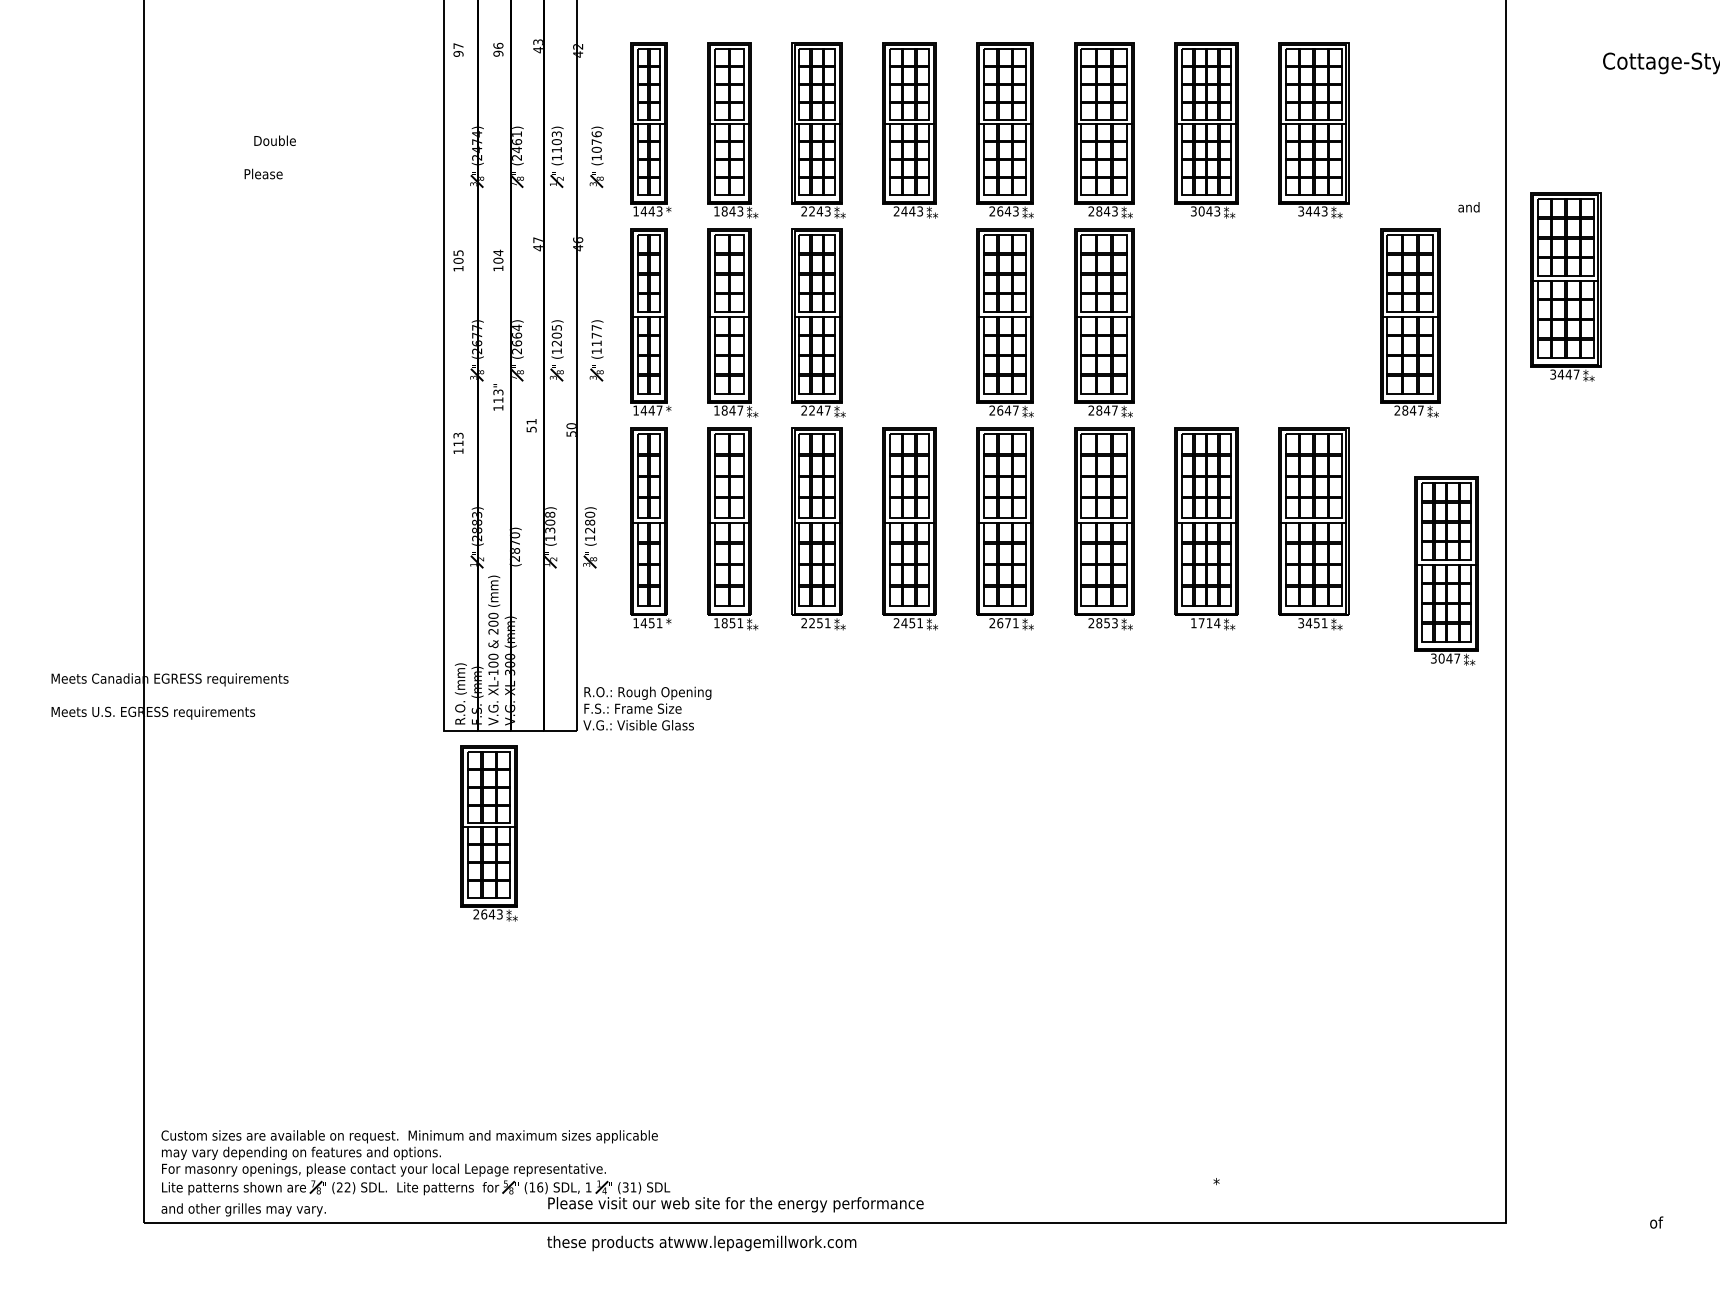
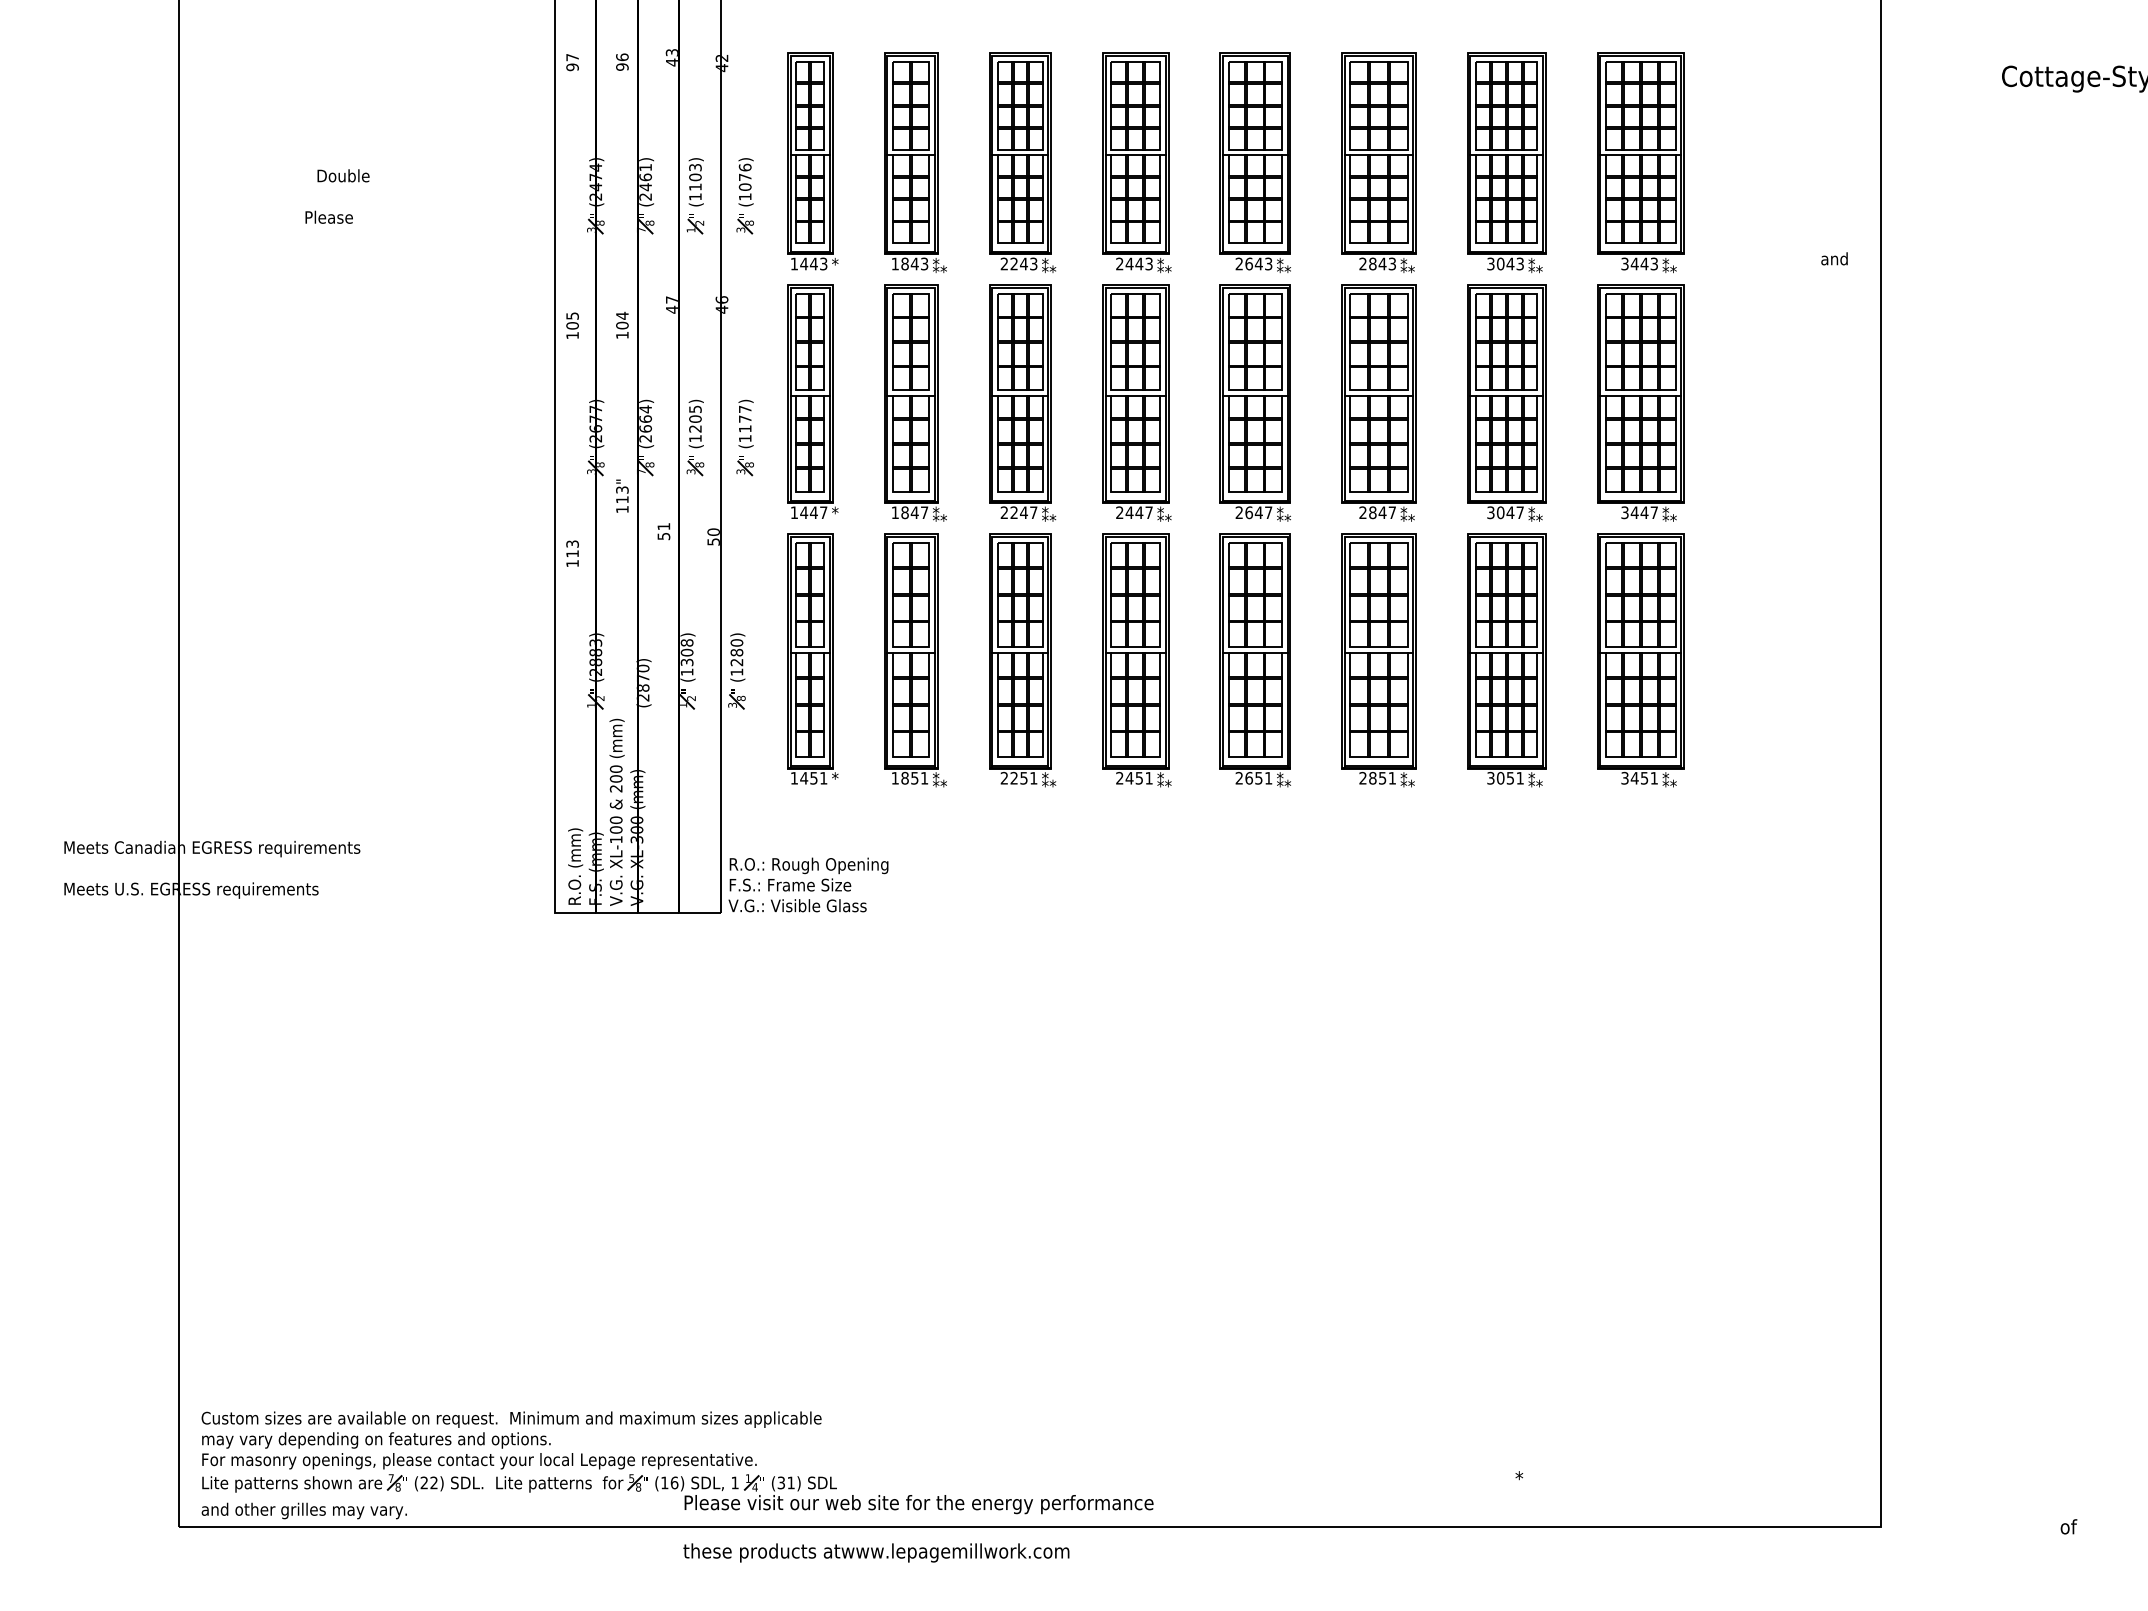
part: (1565, 286) -> (1640, 402), moved
part: (909, 322) -> (1135, 402), added
part: (1410, 322) -> (1761, 402), removed
part: (1446, 570) -> (1506, 402), moved
text: (1007, 623) -> (1258, 778), 2671 -> 2651
text: (1114, 623) -> (1391, 778), 2853 -> 2851
text: (1205, 623) -> (1505, 778), 1714 -> 3051
part: (488, 833) -> (610, 1040), removed

